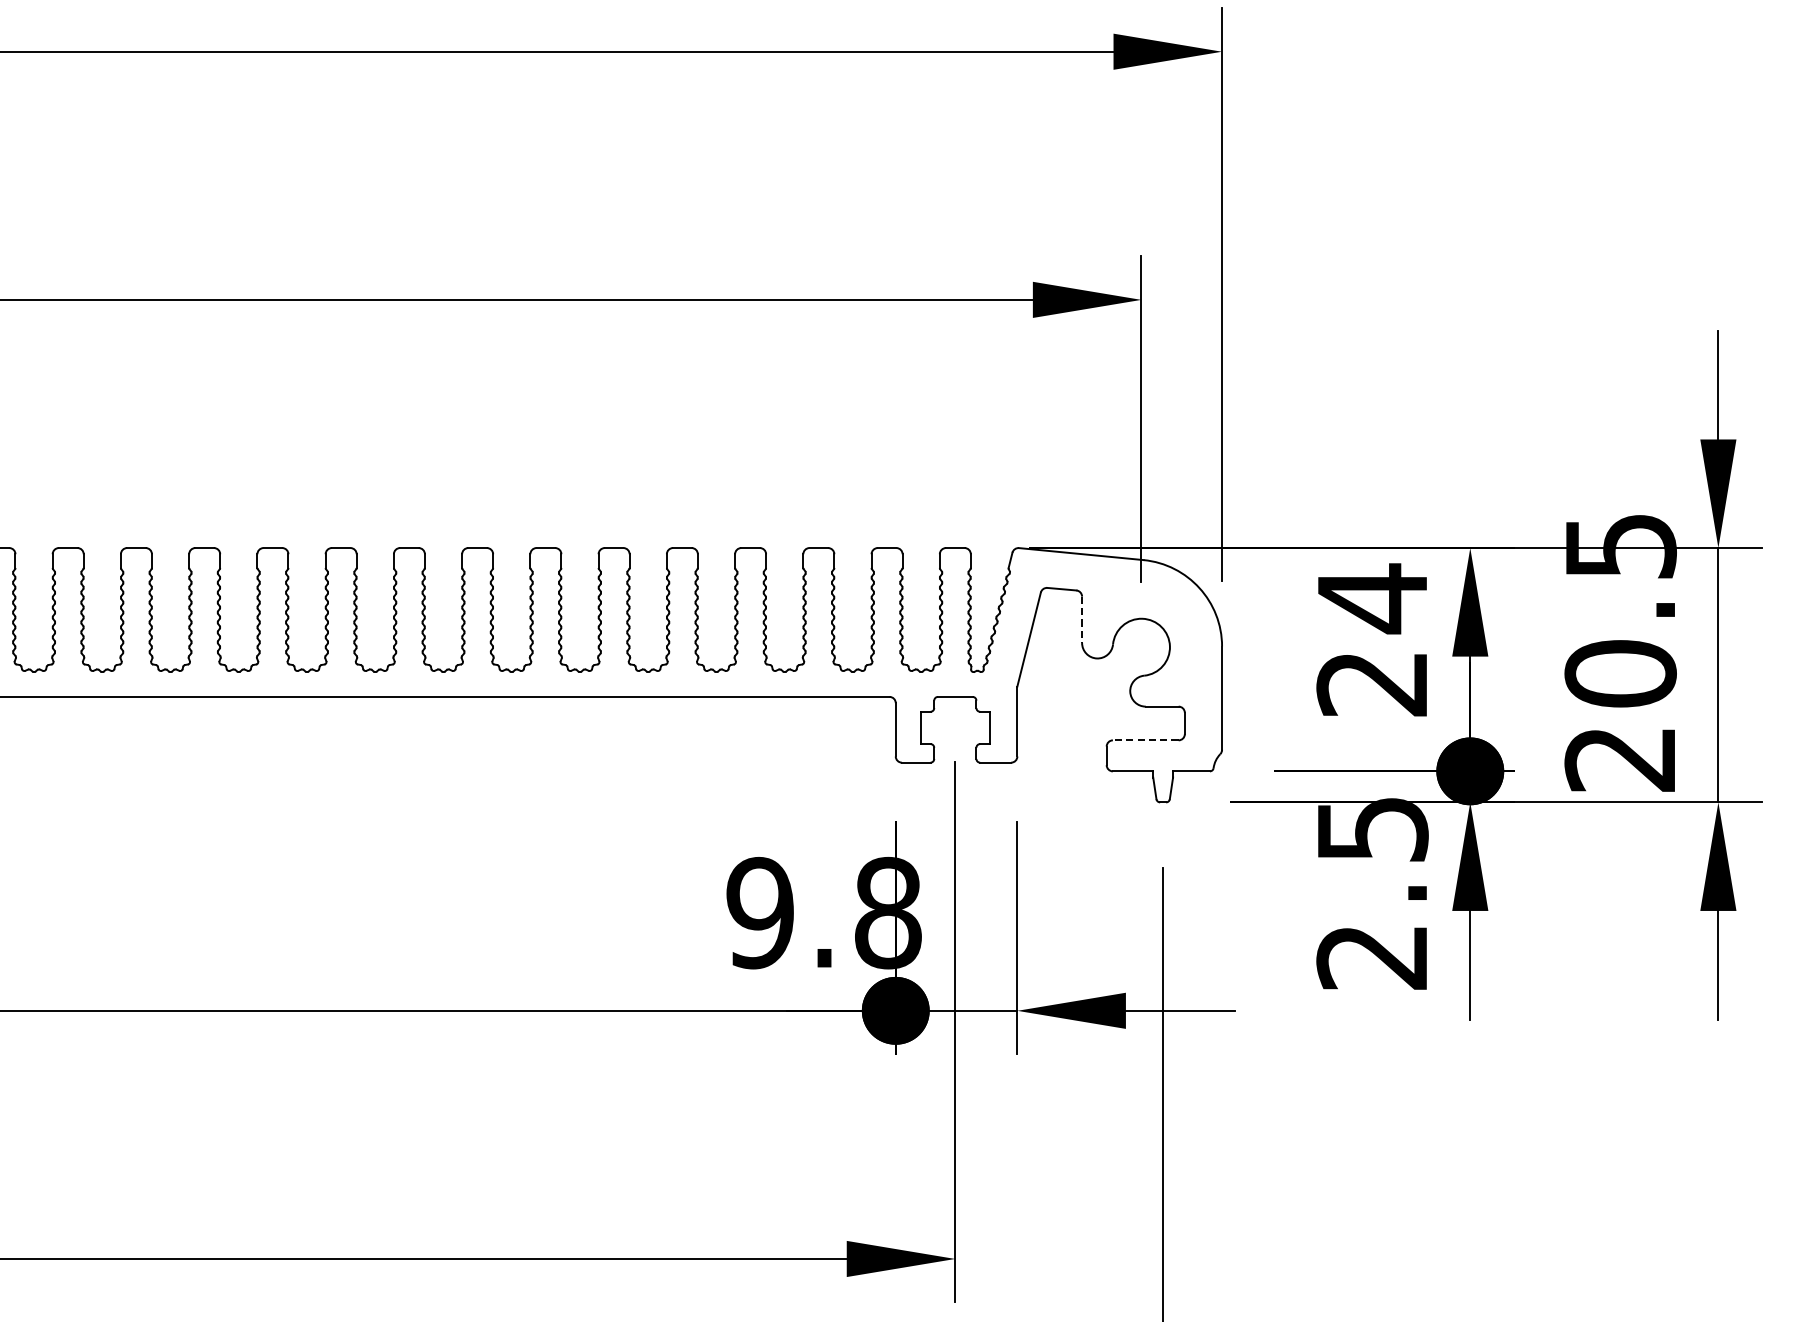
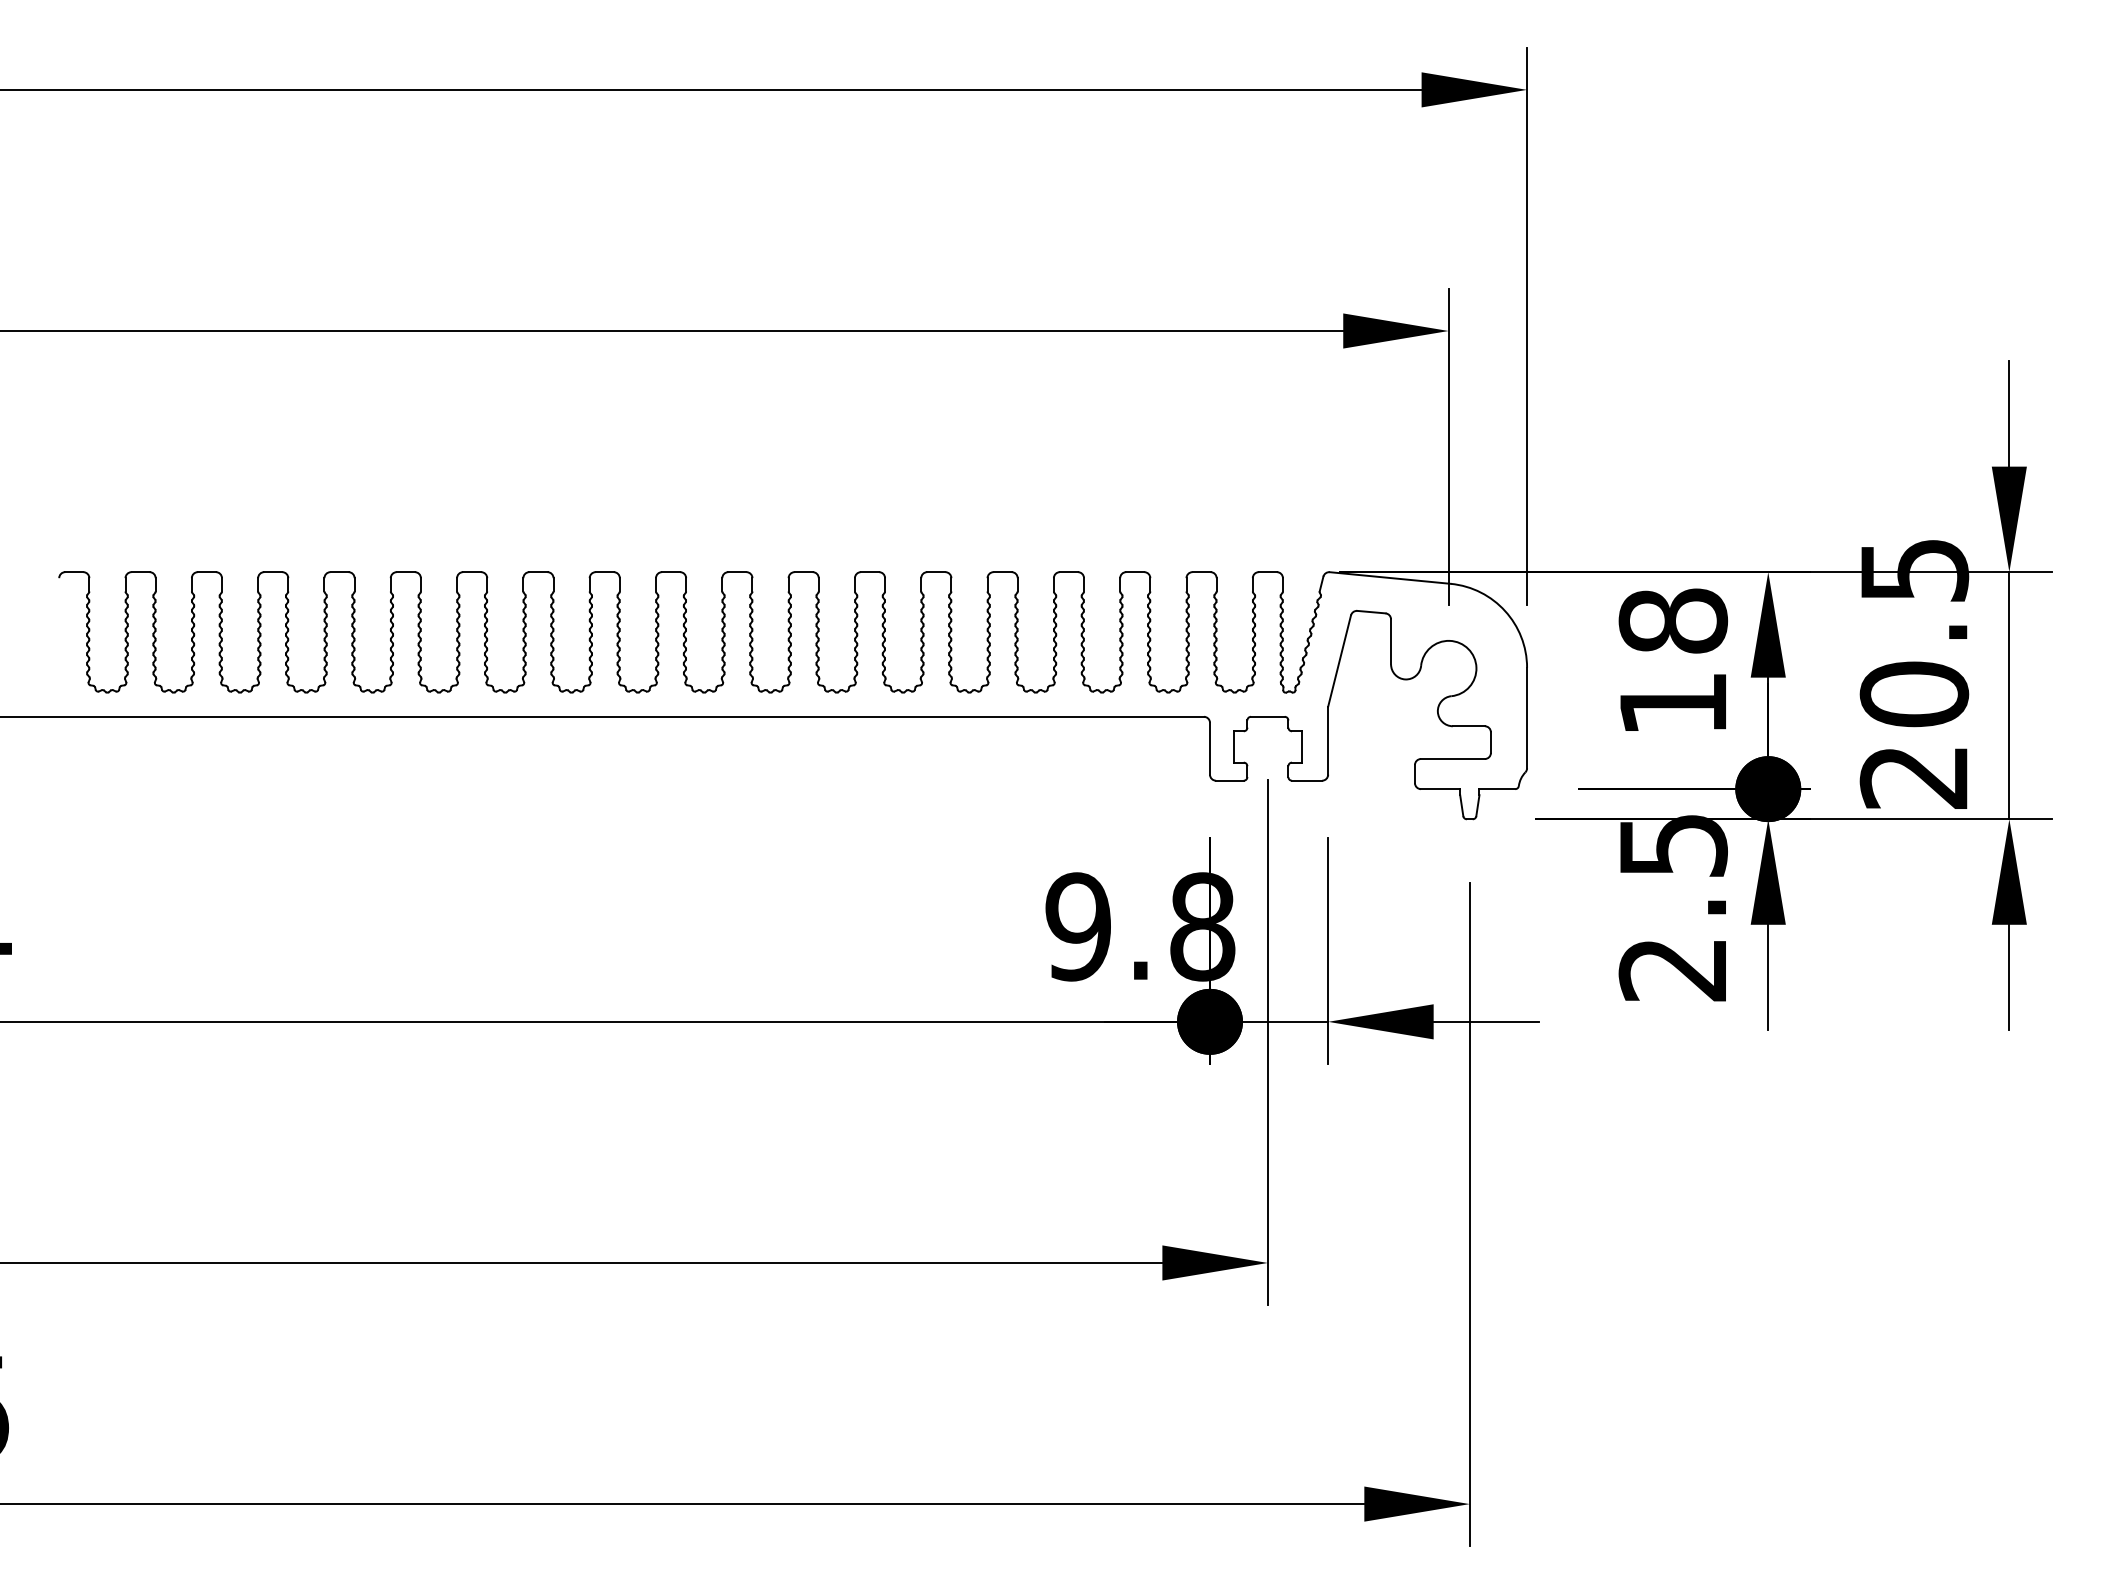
line: (1082, 619) -> (1391, 641), dashed -> solid
text: (1372, 639) -> (1673, 661), 24 -> 18
line: (1145, 740) -> (1452, 759), dashed -> solid

